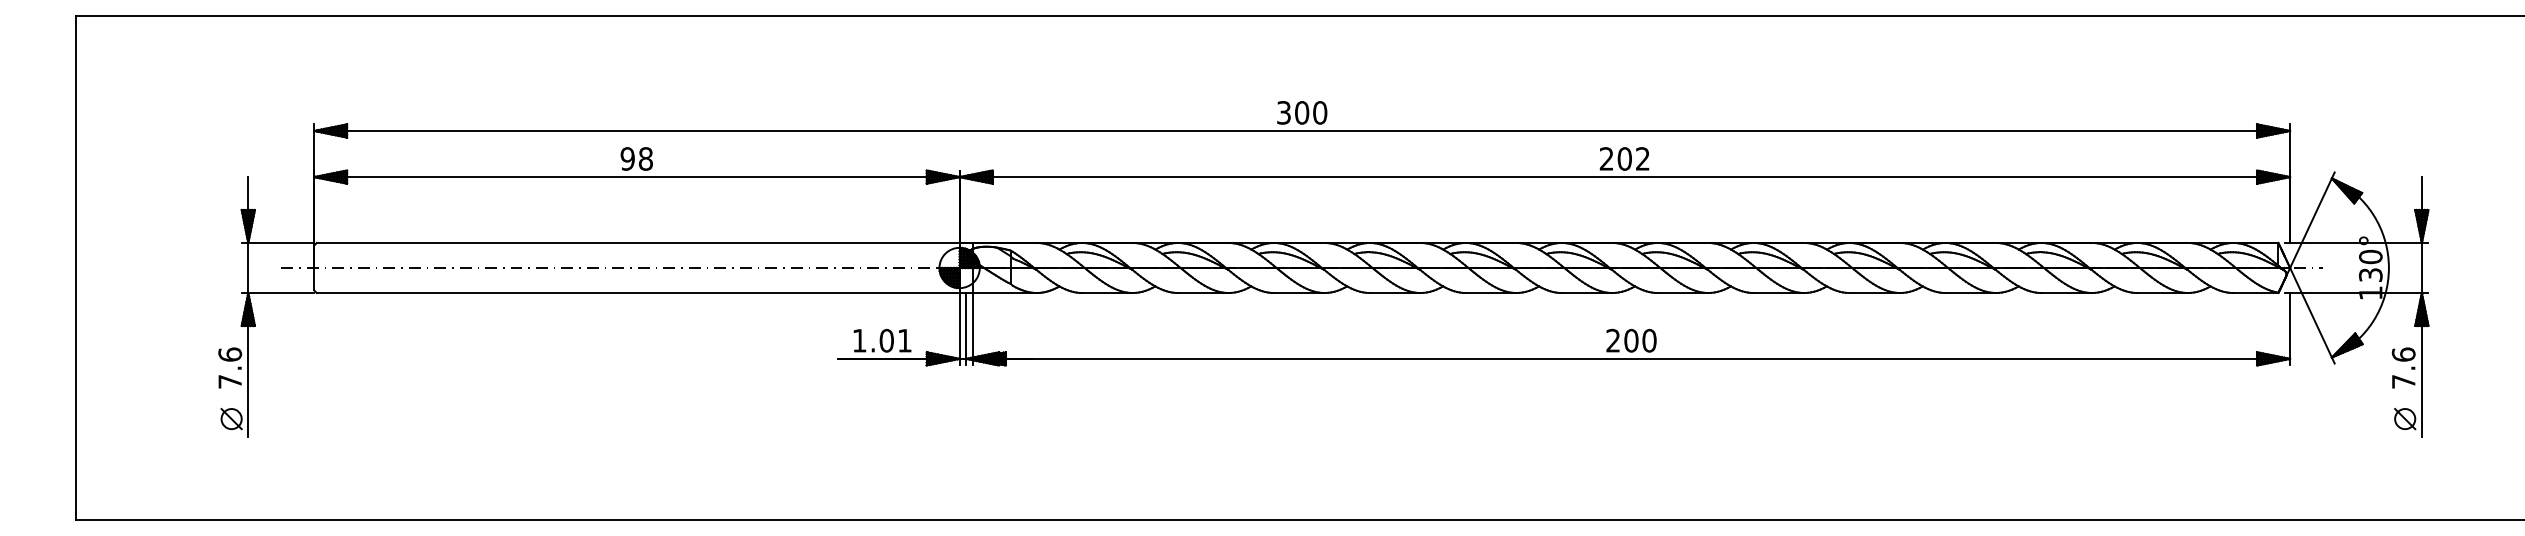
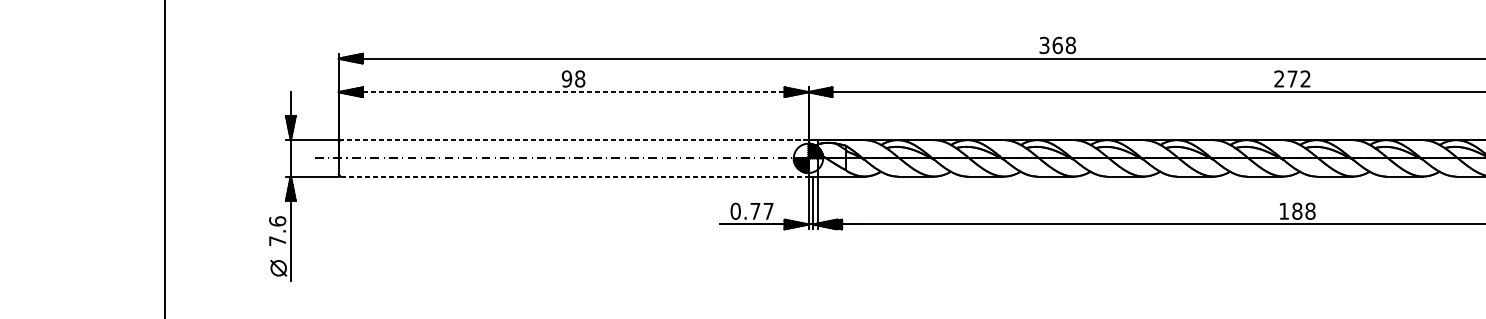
text: (1311, 112) -> (1064, 45), 300 -> 368
text: (1624, 158) -> (1292, 78), 202 -> 272
line: (636, 177) -> (573, 92), solid -> dashed
line: (637, 242) -> (574, 139), solid -> dashed
line: (638, 293) -> (574, 176), solid -> dashed
text: (881, 340) -> (751, 211), 1.01 -> 0.77
text: (1631, 340) -> (1297, 211), 200 -> 188

